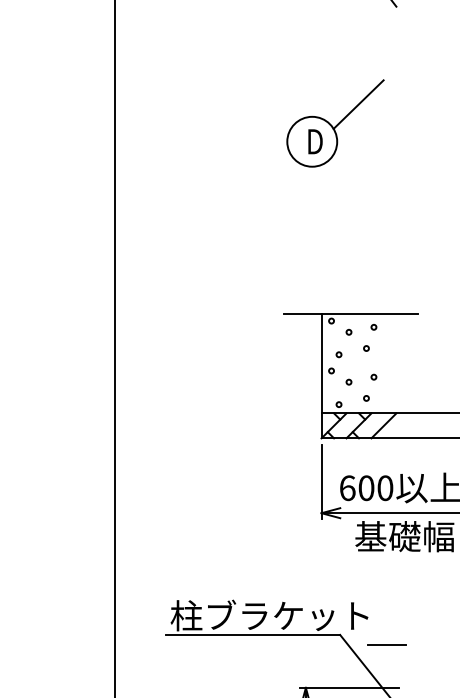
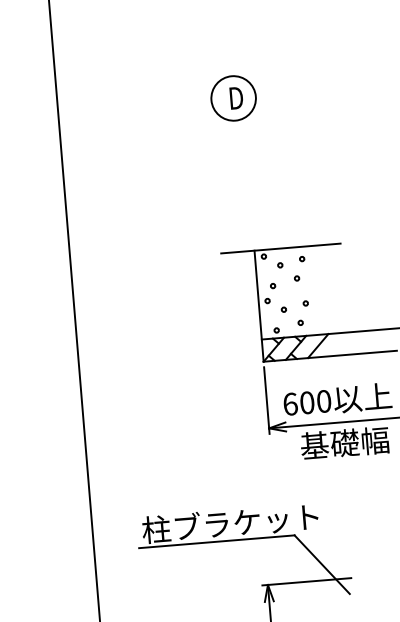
line: (358, 104) -> (272, 61), removed
line: (386, 645) -> (336, 541), removed

